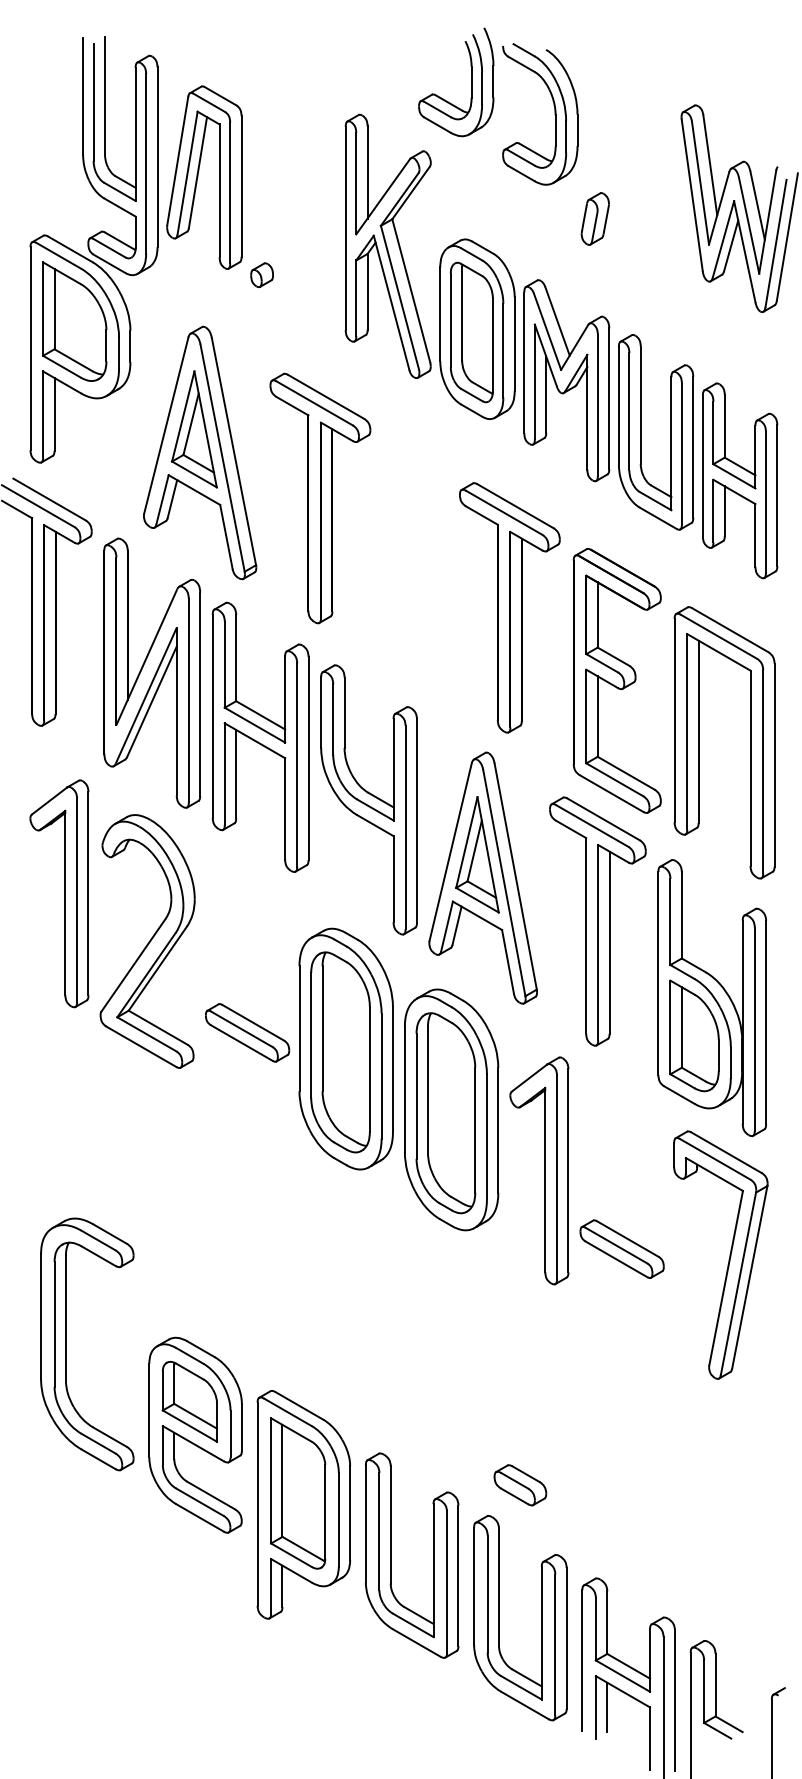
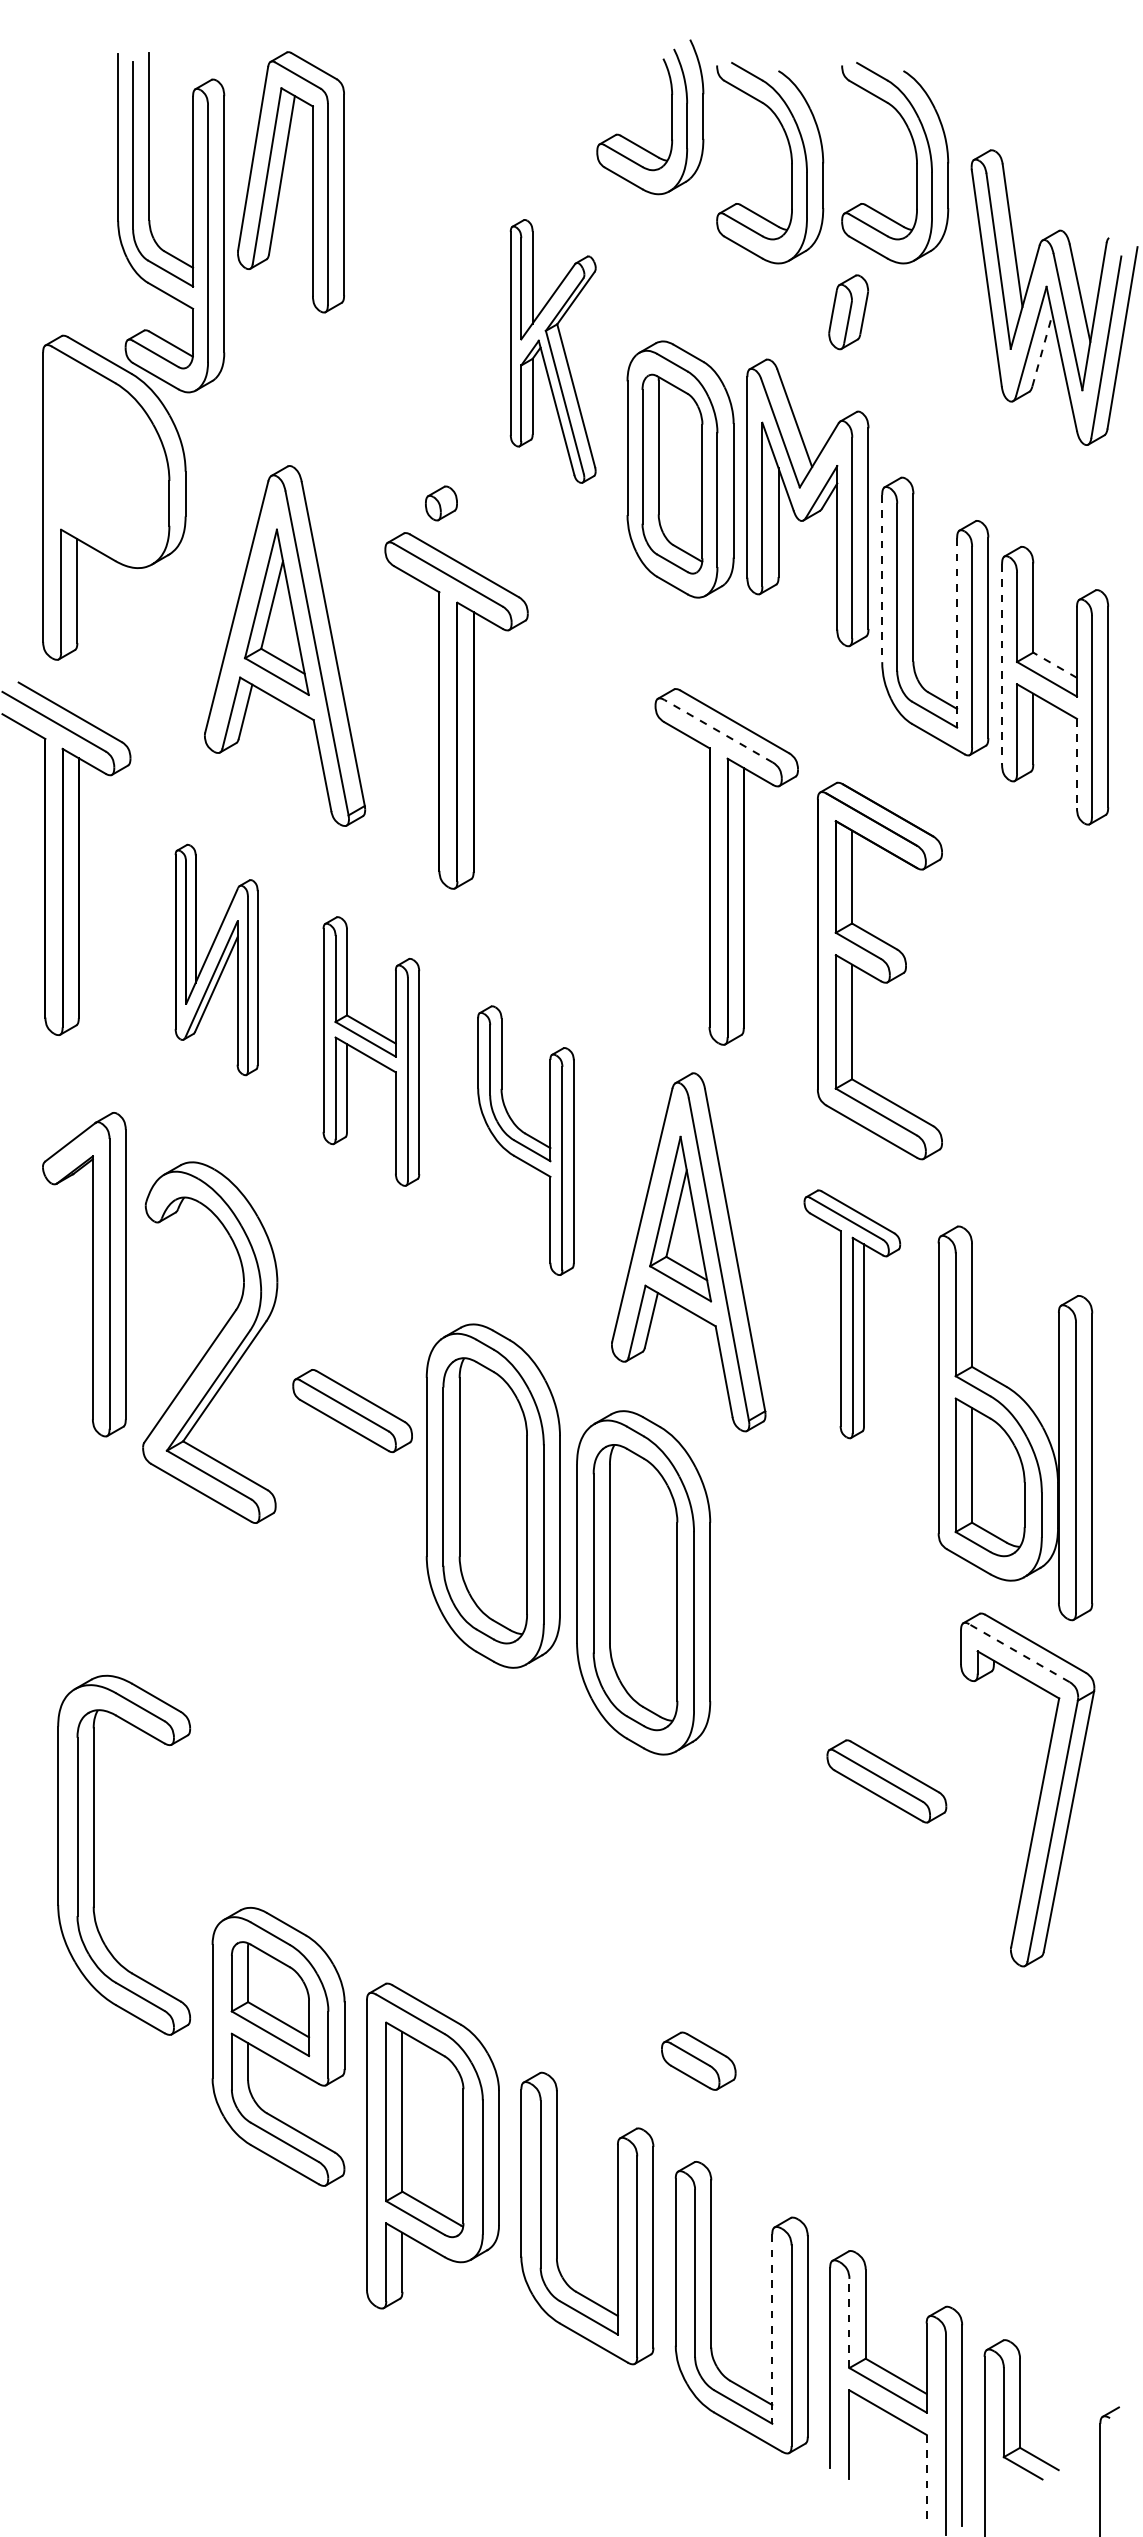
part: (642, 111) -> (915, 158), added
part: (198, 175) -> (282, 179), moved
line: (731, 245) -> (1042, 350), solid -> dashed
part: (387, 246) -> (552, 351), size x0.7
part: (262, 275) -> (441, 503), moved
part: (74, 321) -> (106, 458), removed
part: (566, 380) -> (807, 502), moved
line: (619, 405) -> (882, 578), solid -> dashed
line: (671, 443) -> (957, 632), solid -> dashed
line: (703, 465) -> (1002, 664), solid -> dashed
line: (739, 466) -> (1054, 665), solid -> dashed
line: (504, 512) -> (718, 731), solid -> dashed
line: (755, 535) -> (1076, 763), solid -> dashed
part: (152, 672) -> (216, 959), size x0.6
part: (260, 737) -> (371, 1051), size x0.7
part: (699, 742) -> (996, 1058), removed
part: (368, 799) -> (525, 1140), size x0.7
part: (598, 921) -> (852, 1314), size x0.7
part: (247, 1033) -> (352, 1411), moved
line: (715, 1159) -> (1019, 1653), solid -> dashed
part: (544, 1170) -> (776, 1669), removed
part: (66, 1343) -> (94, 1854), moved
part: (520, 1484) -> (698, 2060), moved
line: (595, 1629) -> (849, 2323), solid -> dashed
line: (541, 1633) -> (772, 2329), solid -> dashed
line: (607, 1707) -> (865, 2434), removed
line: (649, 1738) -> (926, 2479), solid -> dashed

